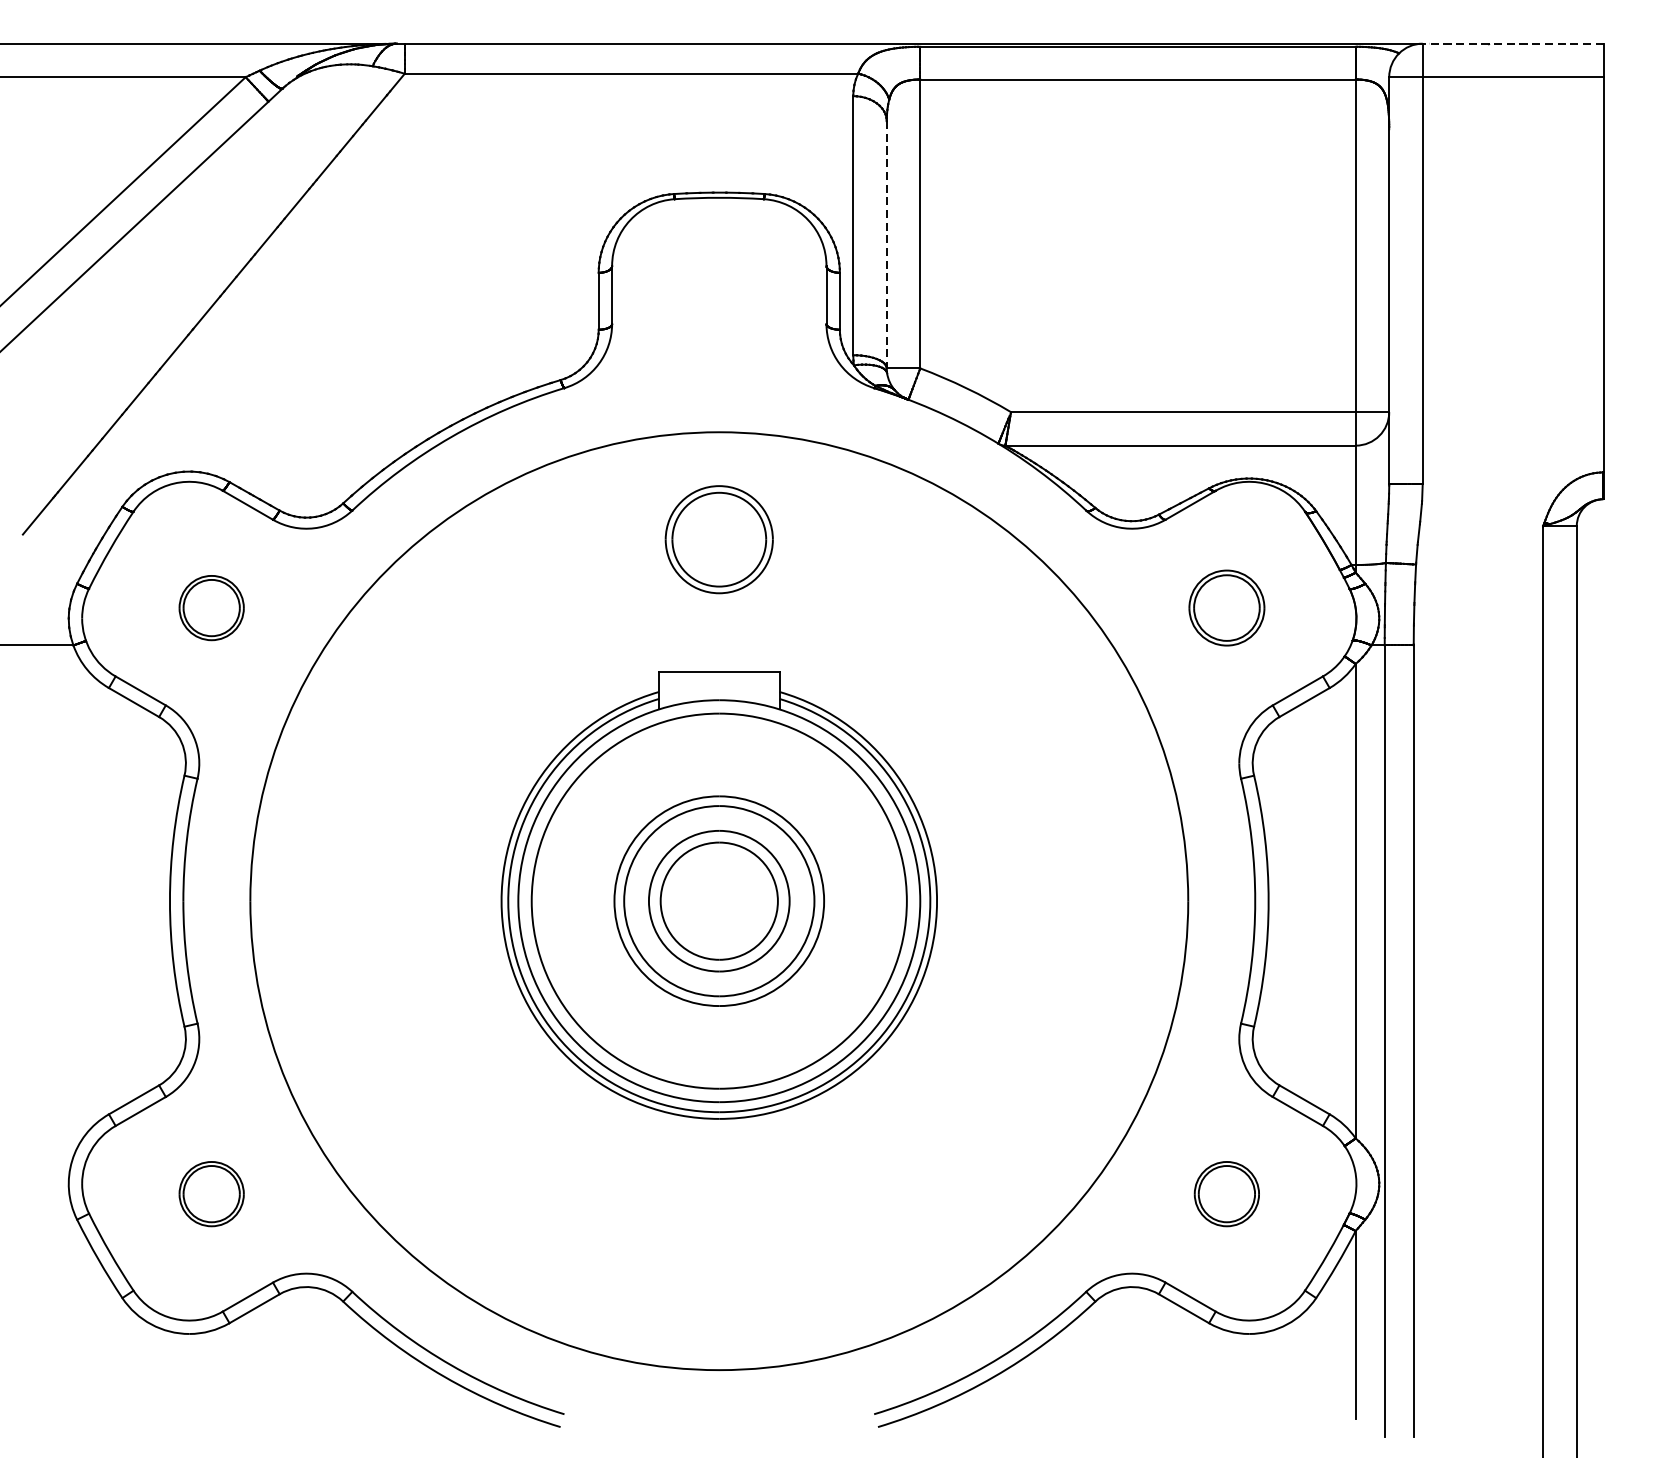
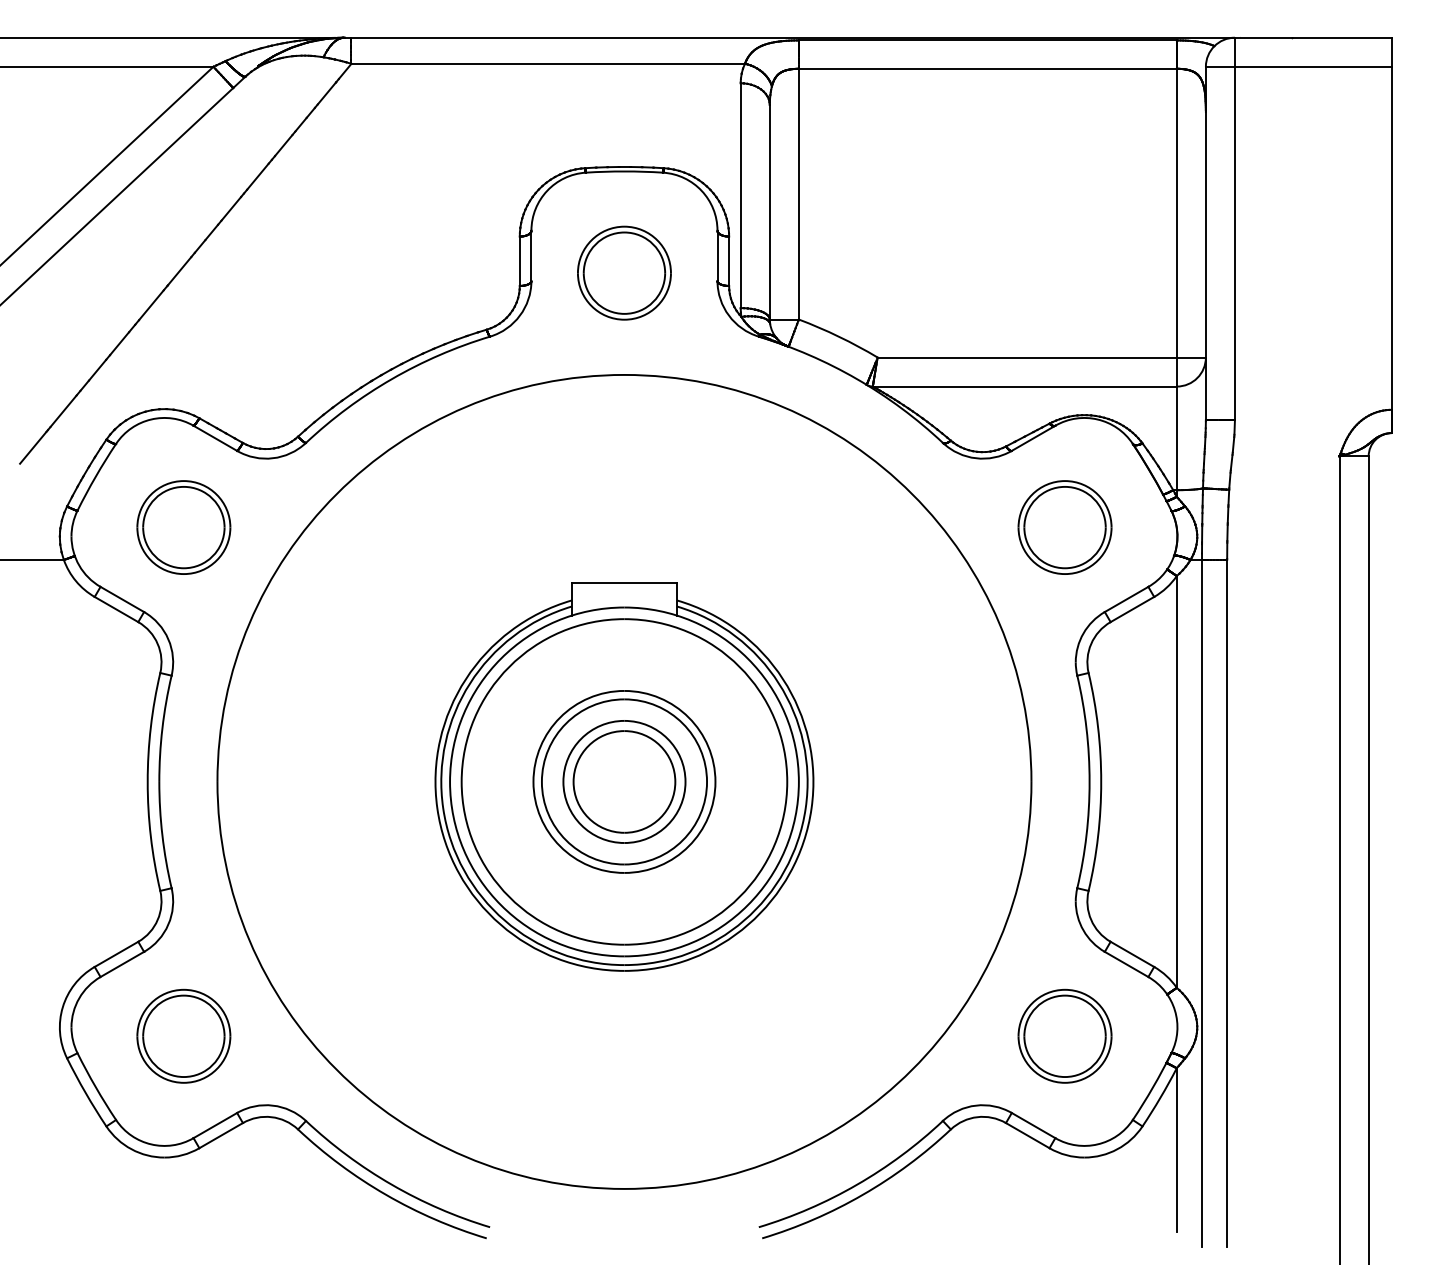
line: (1512, 43) -> (1312, 37), dashed -> solid
line: (886, 245) -> (769, 212), dashed -> solid
part: (719, 538) -> (624, 272), moved
part: (211, 608) -> (183, 527), size x1.67
part: (1226, 608) -> (1064, 527), size x1.43
part: (211, 1193) -> (183, 1035), size x1.67
part: (1226, 1193) -> (1064, 1035), size x1.67

